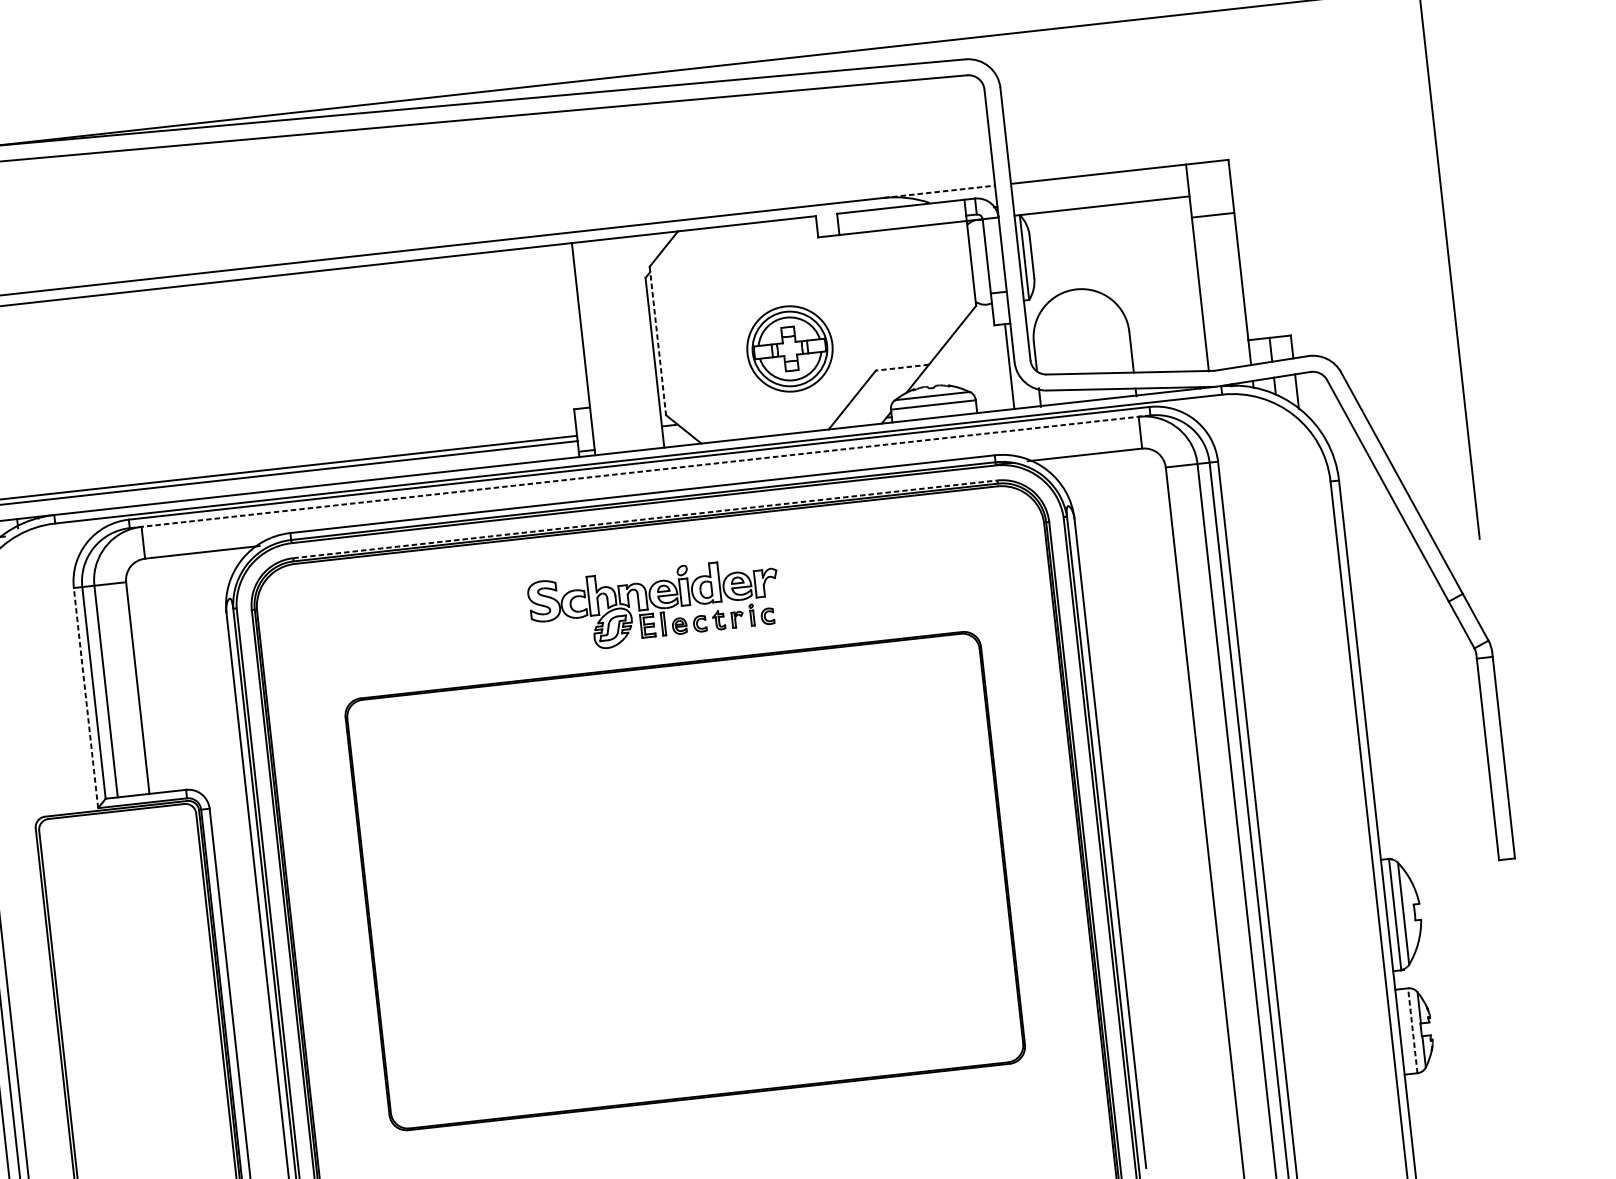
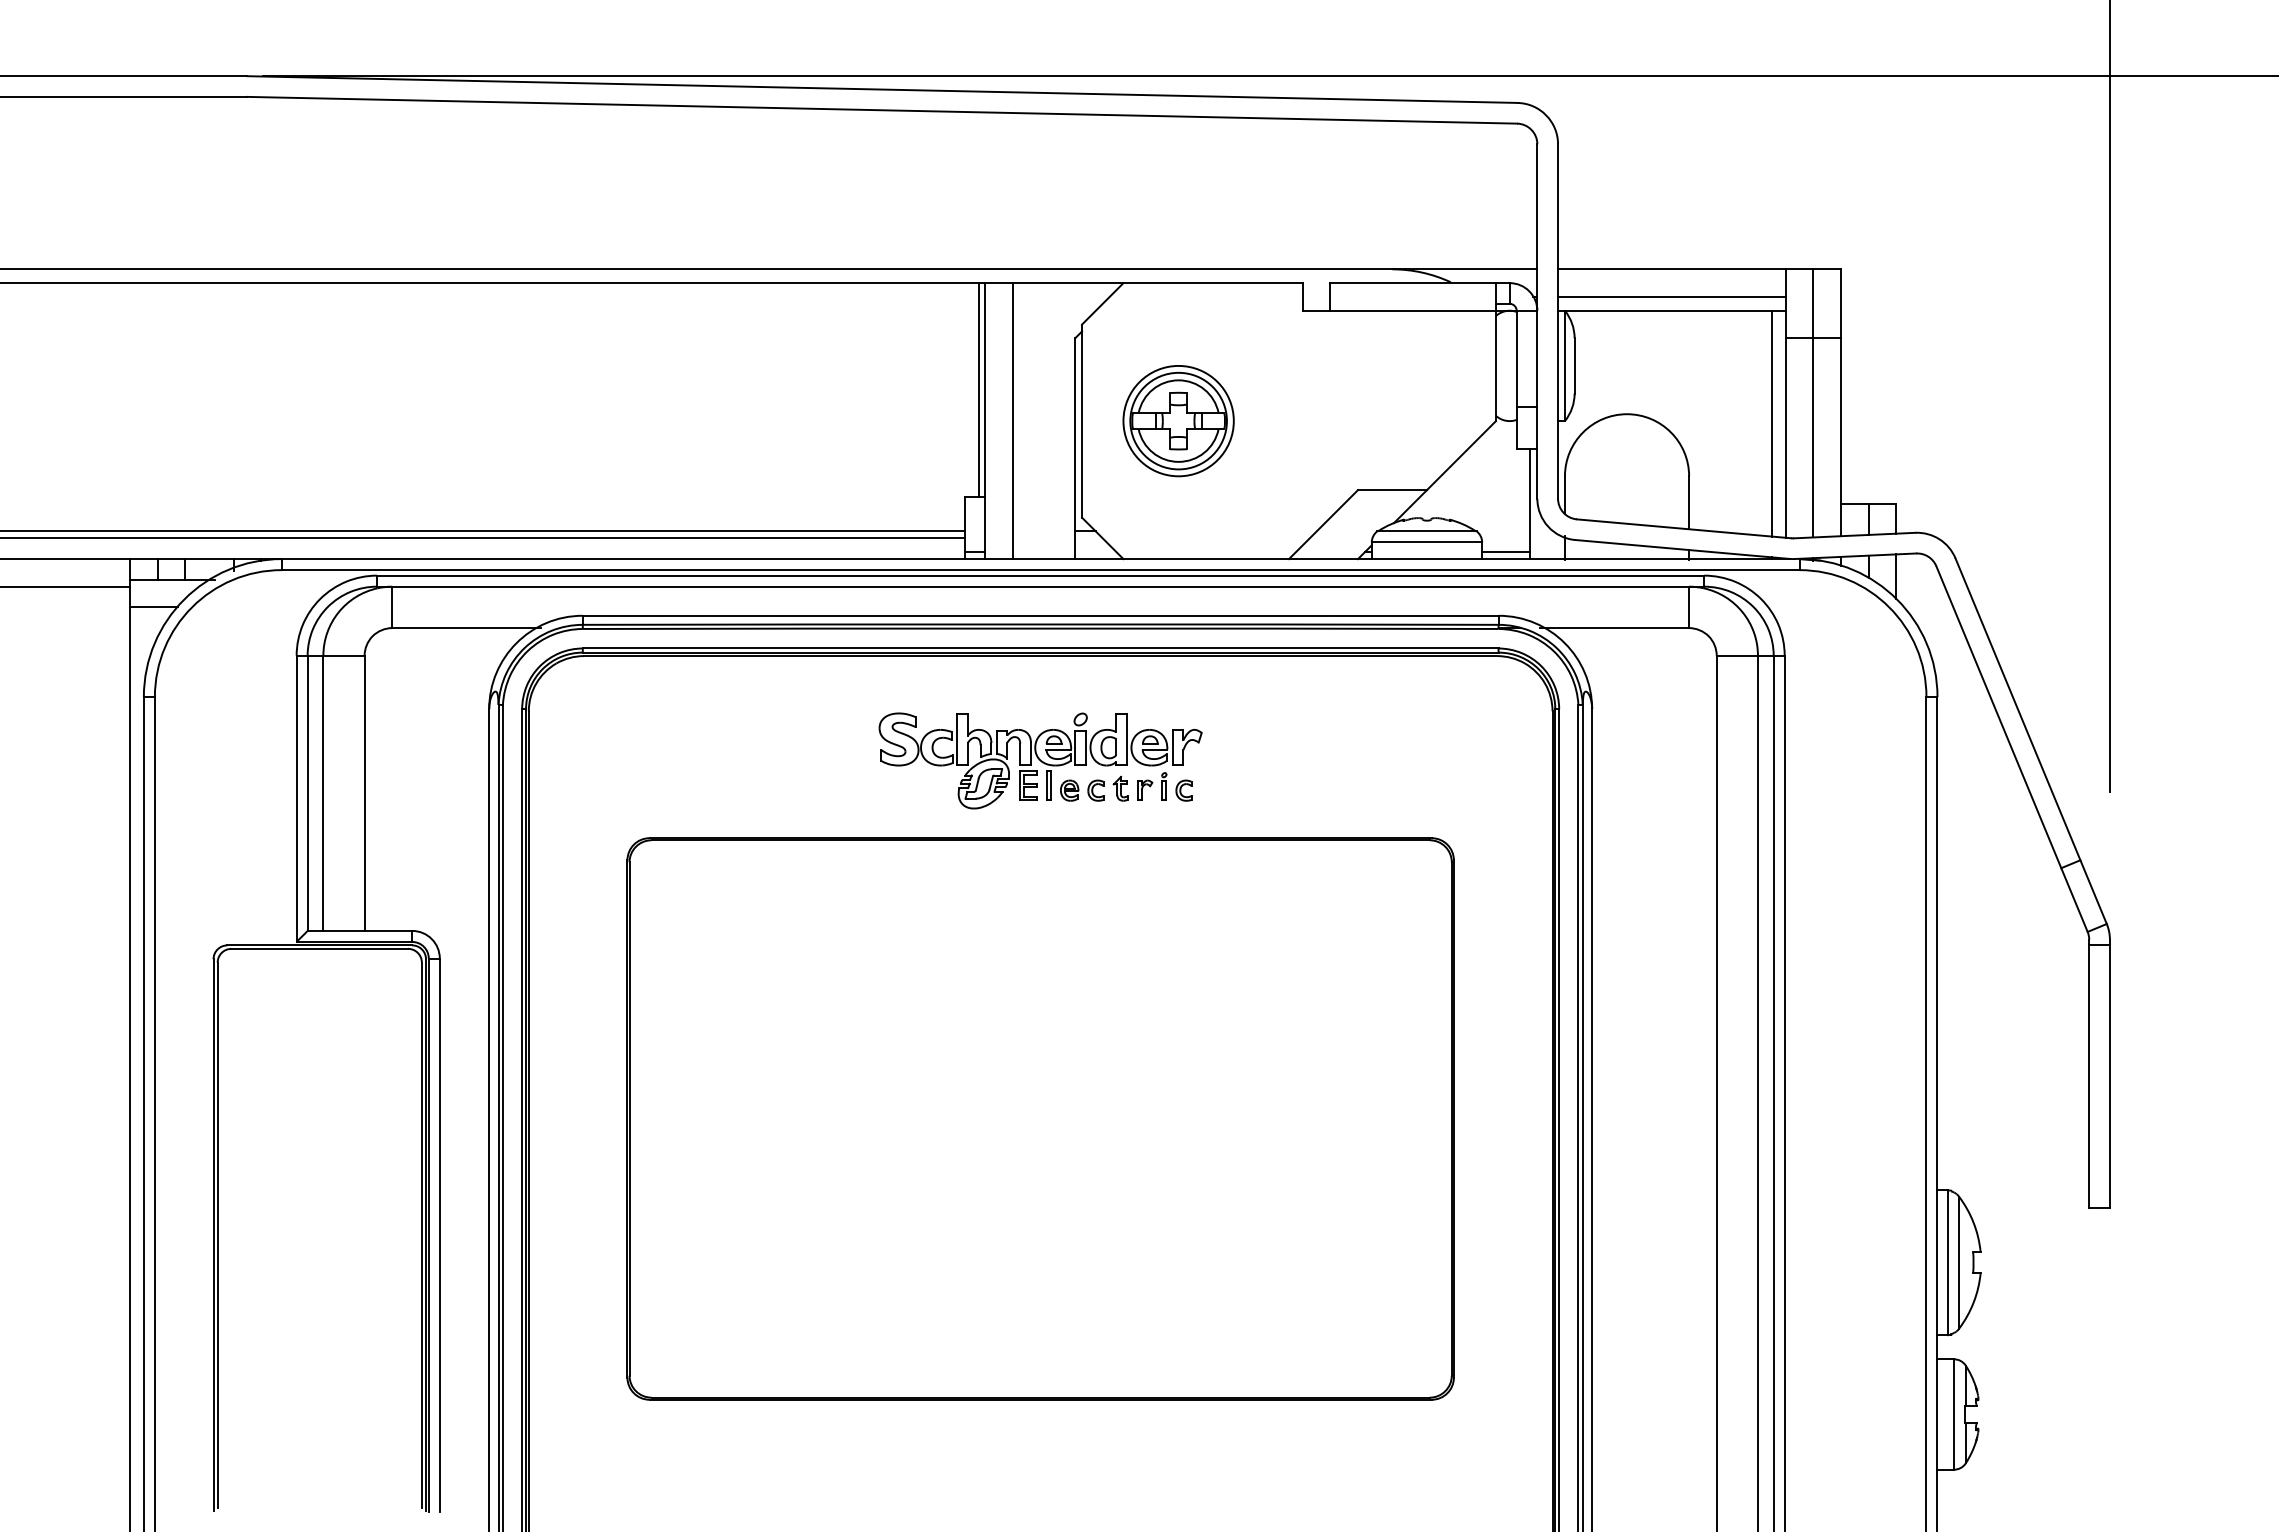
line: (939, 191) -> (1465, 269), dashed -> solid
line: (1100, 195) -> (1671, 296), added
line: (1218, 265) -> (1813, 403), added
line: (1188, 284) -> (1771, 423), added
line: (575, 326) -> (978, 390), added
line: (658, 341) -> (1082, 421), dashed -> solid
line: (605, 347) -> (1013, 421), added
part: (789, 349) -> (1178, 421), moved
line: (902, 367) -> (1392, 490), dashed -> solid
line: (995, 405) -> (1506, 552), added
line: (639, 471) -> (1040, 586), dashed -> solid
line: (645, 519) -> (1040, 648), dashed -> solid
line: (85, 697) -> (296, 798), dashed -> solid
line: (1413, 1030) -> (1954, 1414), dashed -> solid

